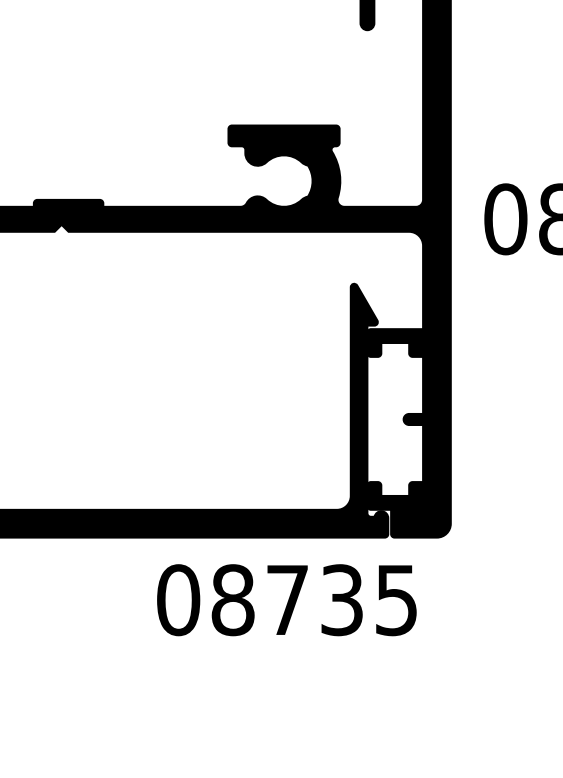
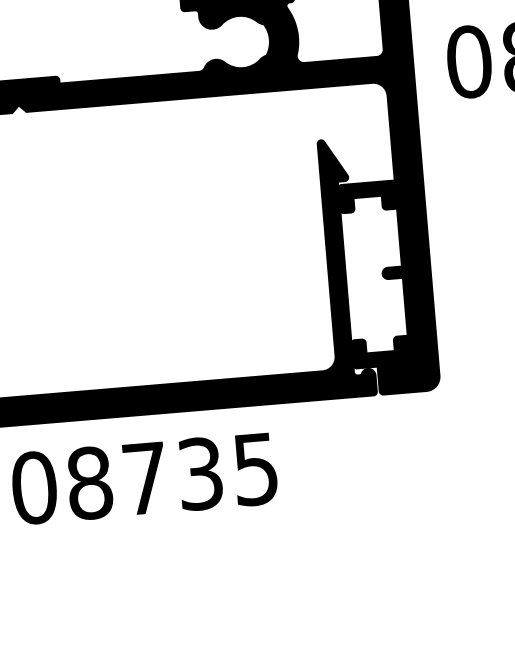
text: (286, 600) -> (144, 478), moved

